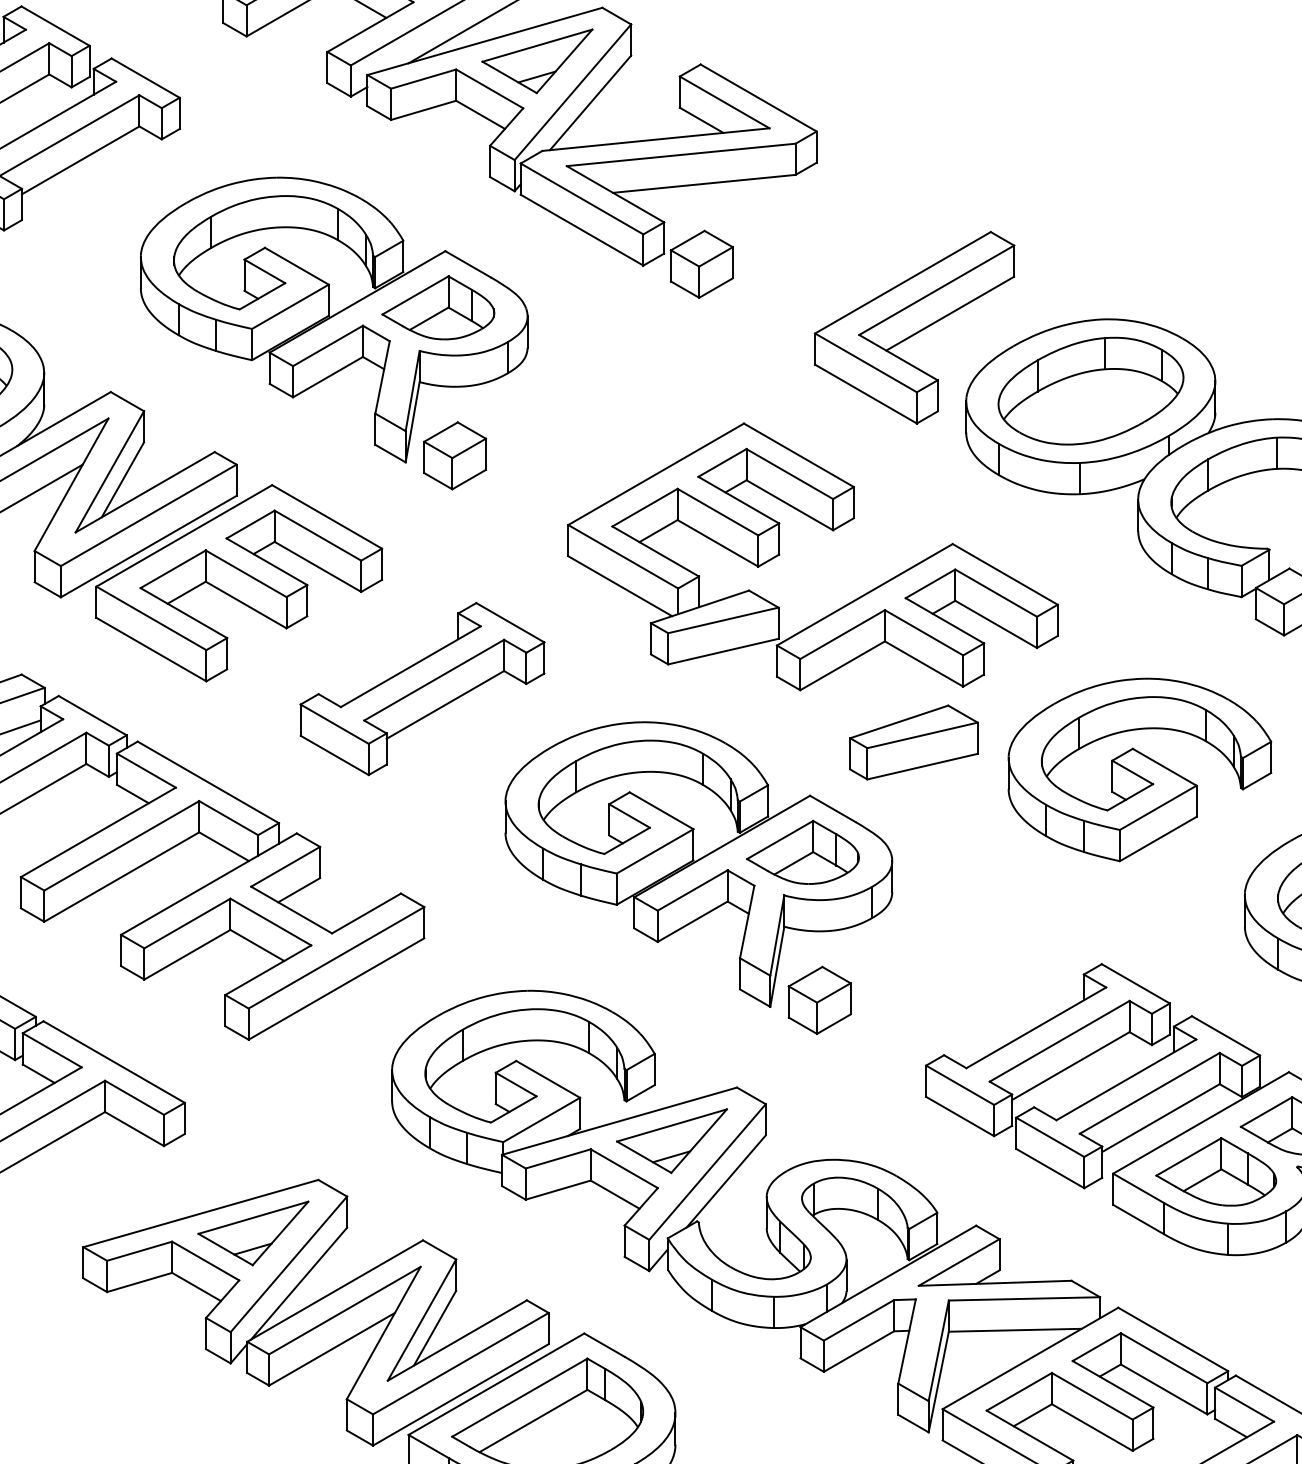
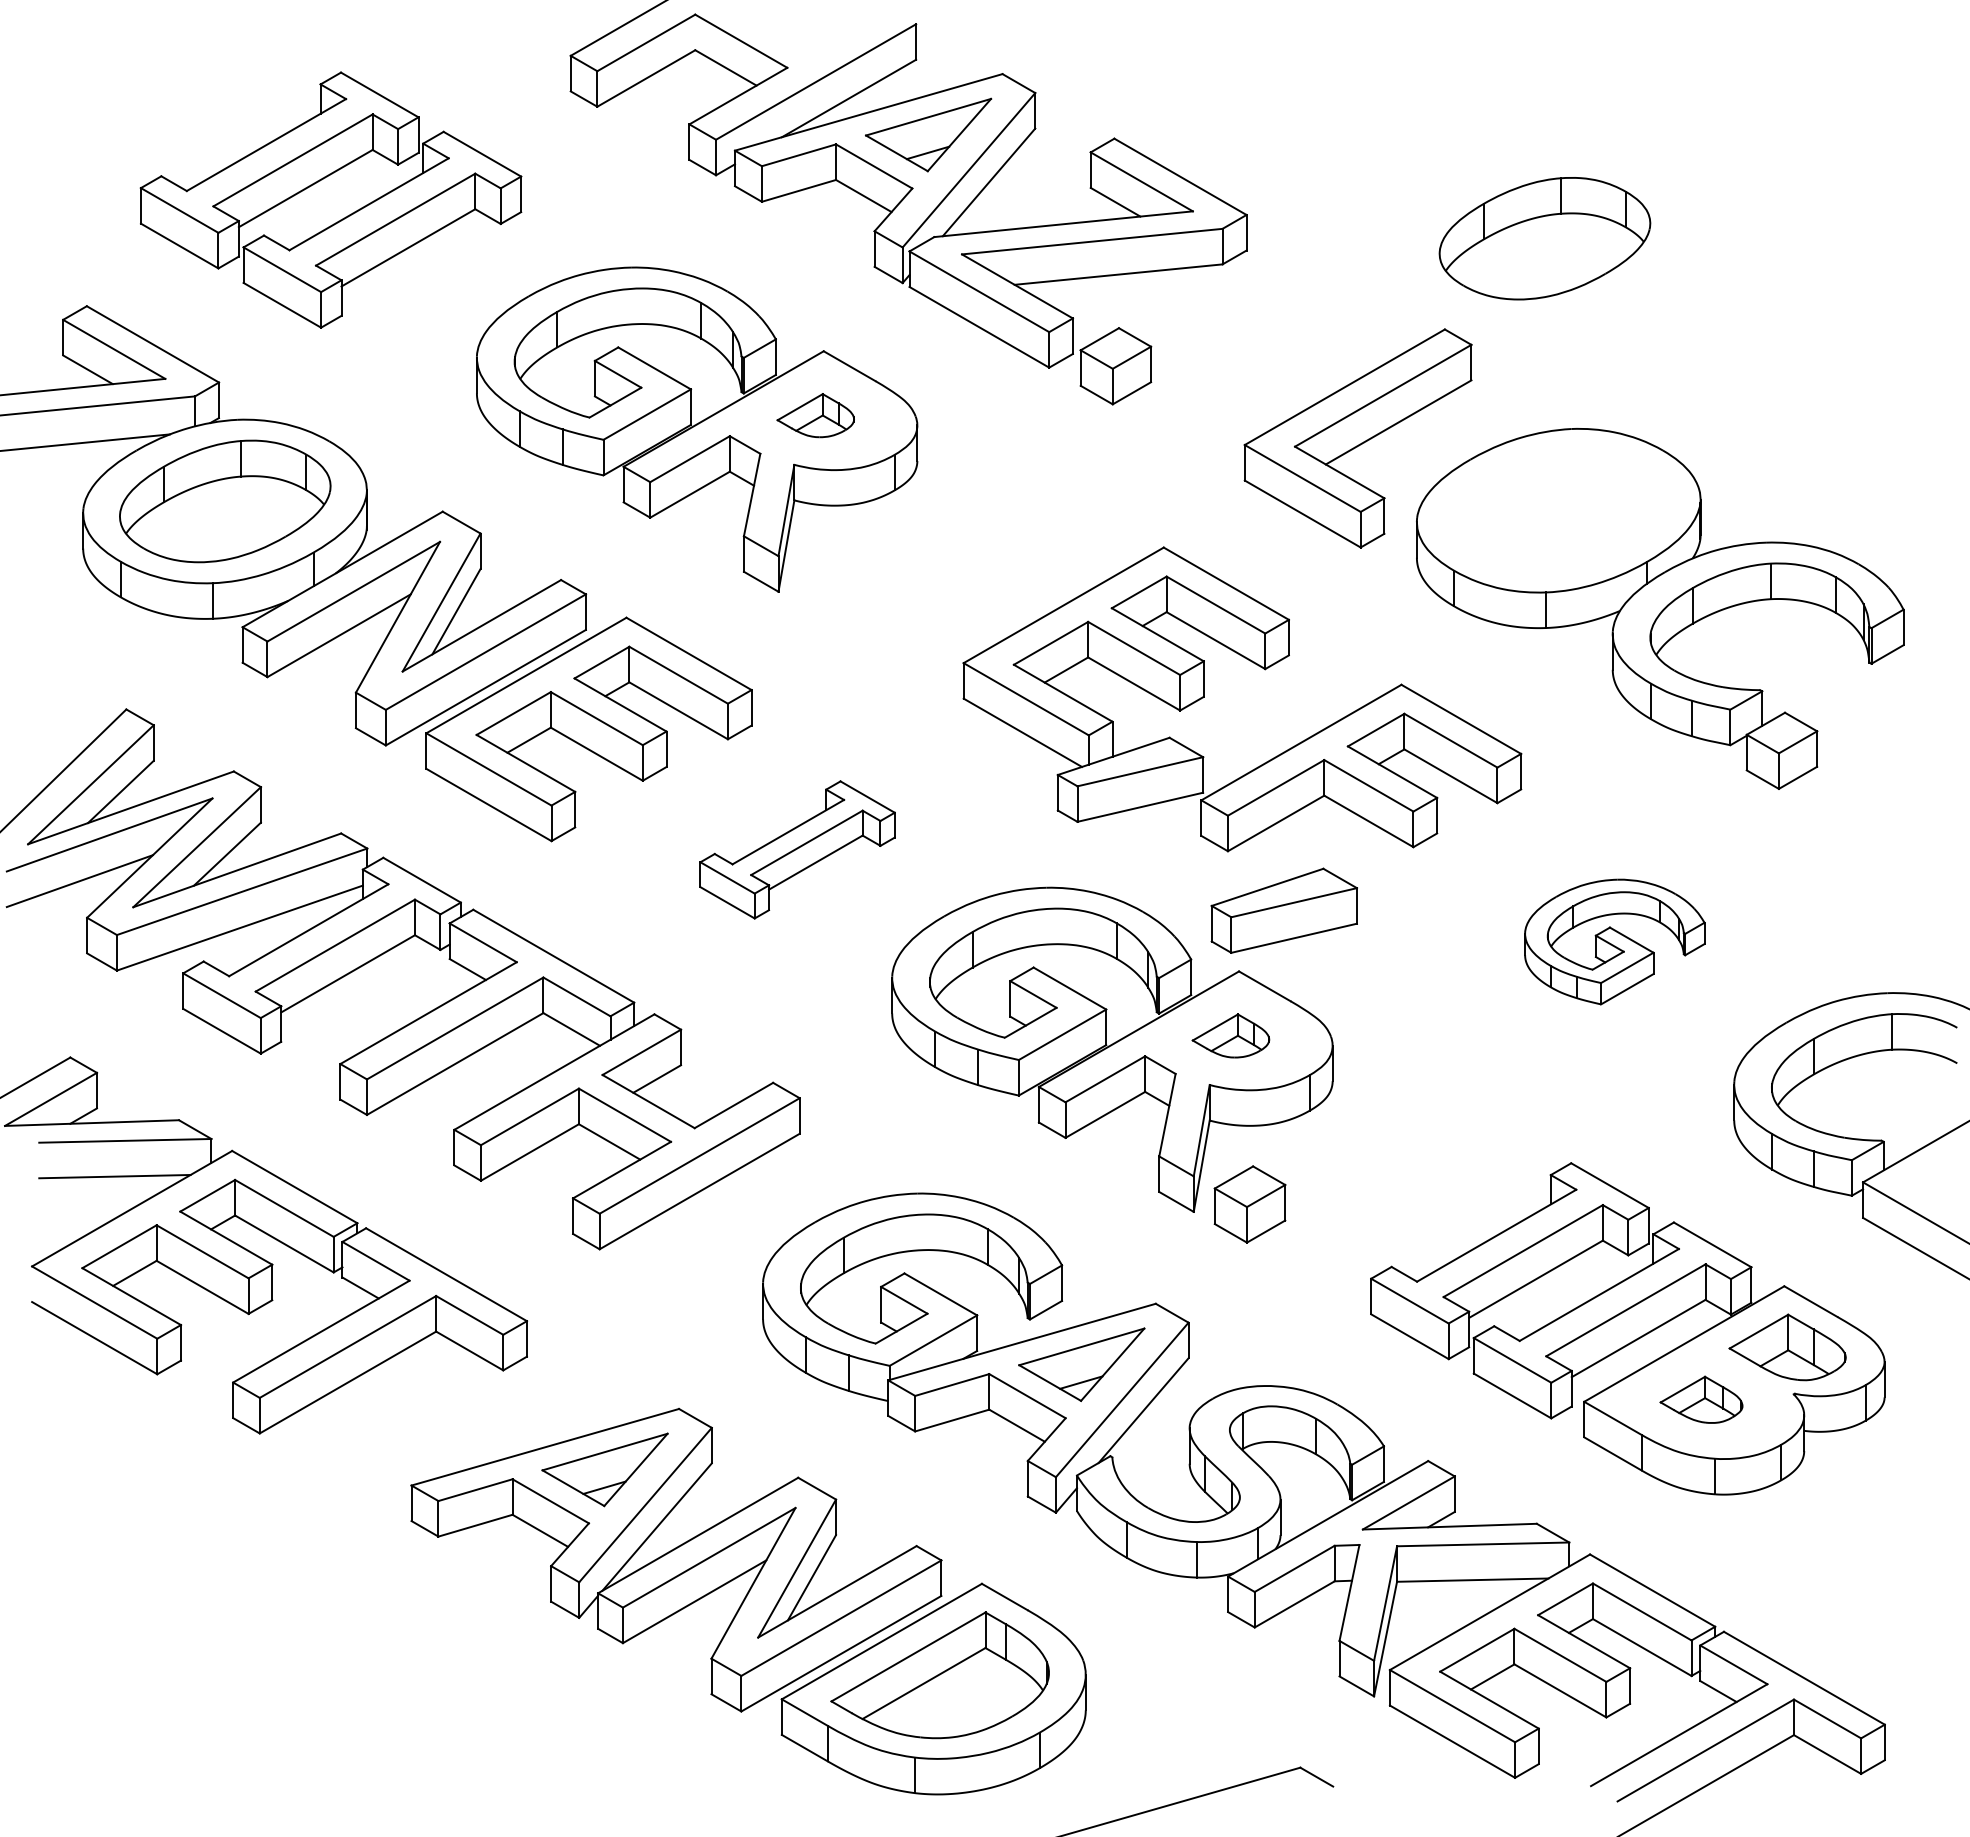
part: (438, 307) -> (815, 415), size x0.6
part: (1090, 391) -> (1544, 238), moved
part: (454, 455) -> (834, 584), removed
part: (422, 688) -> (797, 849), size x0.7
part: (913, 742) -> (1283, 910), moved
part: (1139, 769) -> (1614, 941), size x0.6
part: (802, 852) -> (1230, 1035), size x0.6
part: (1216, 1171) -> (1701, 1399), size x0.6

